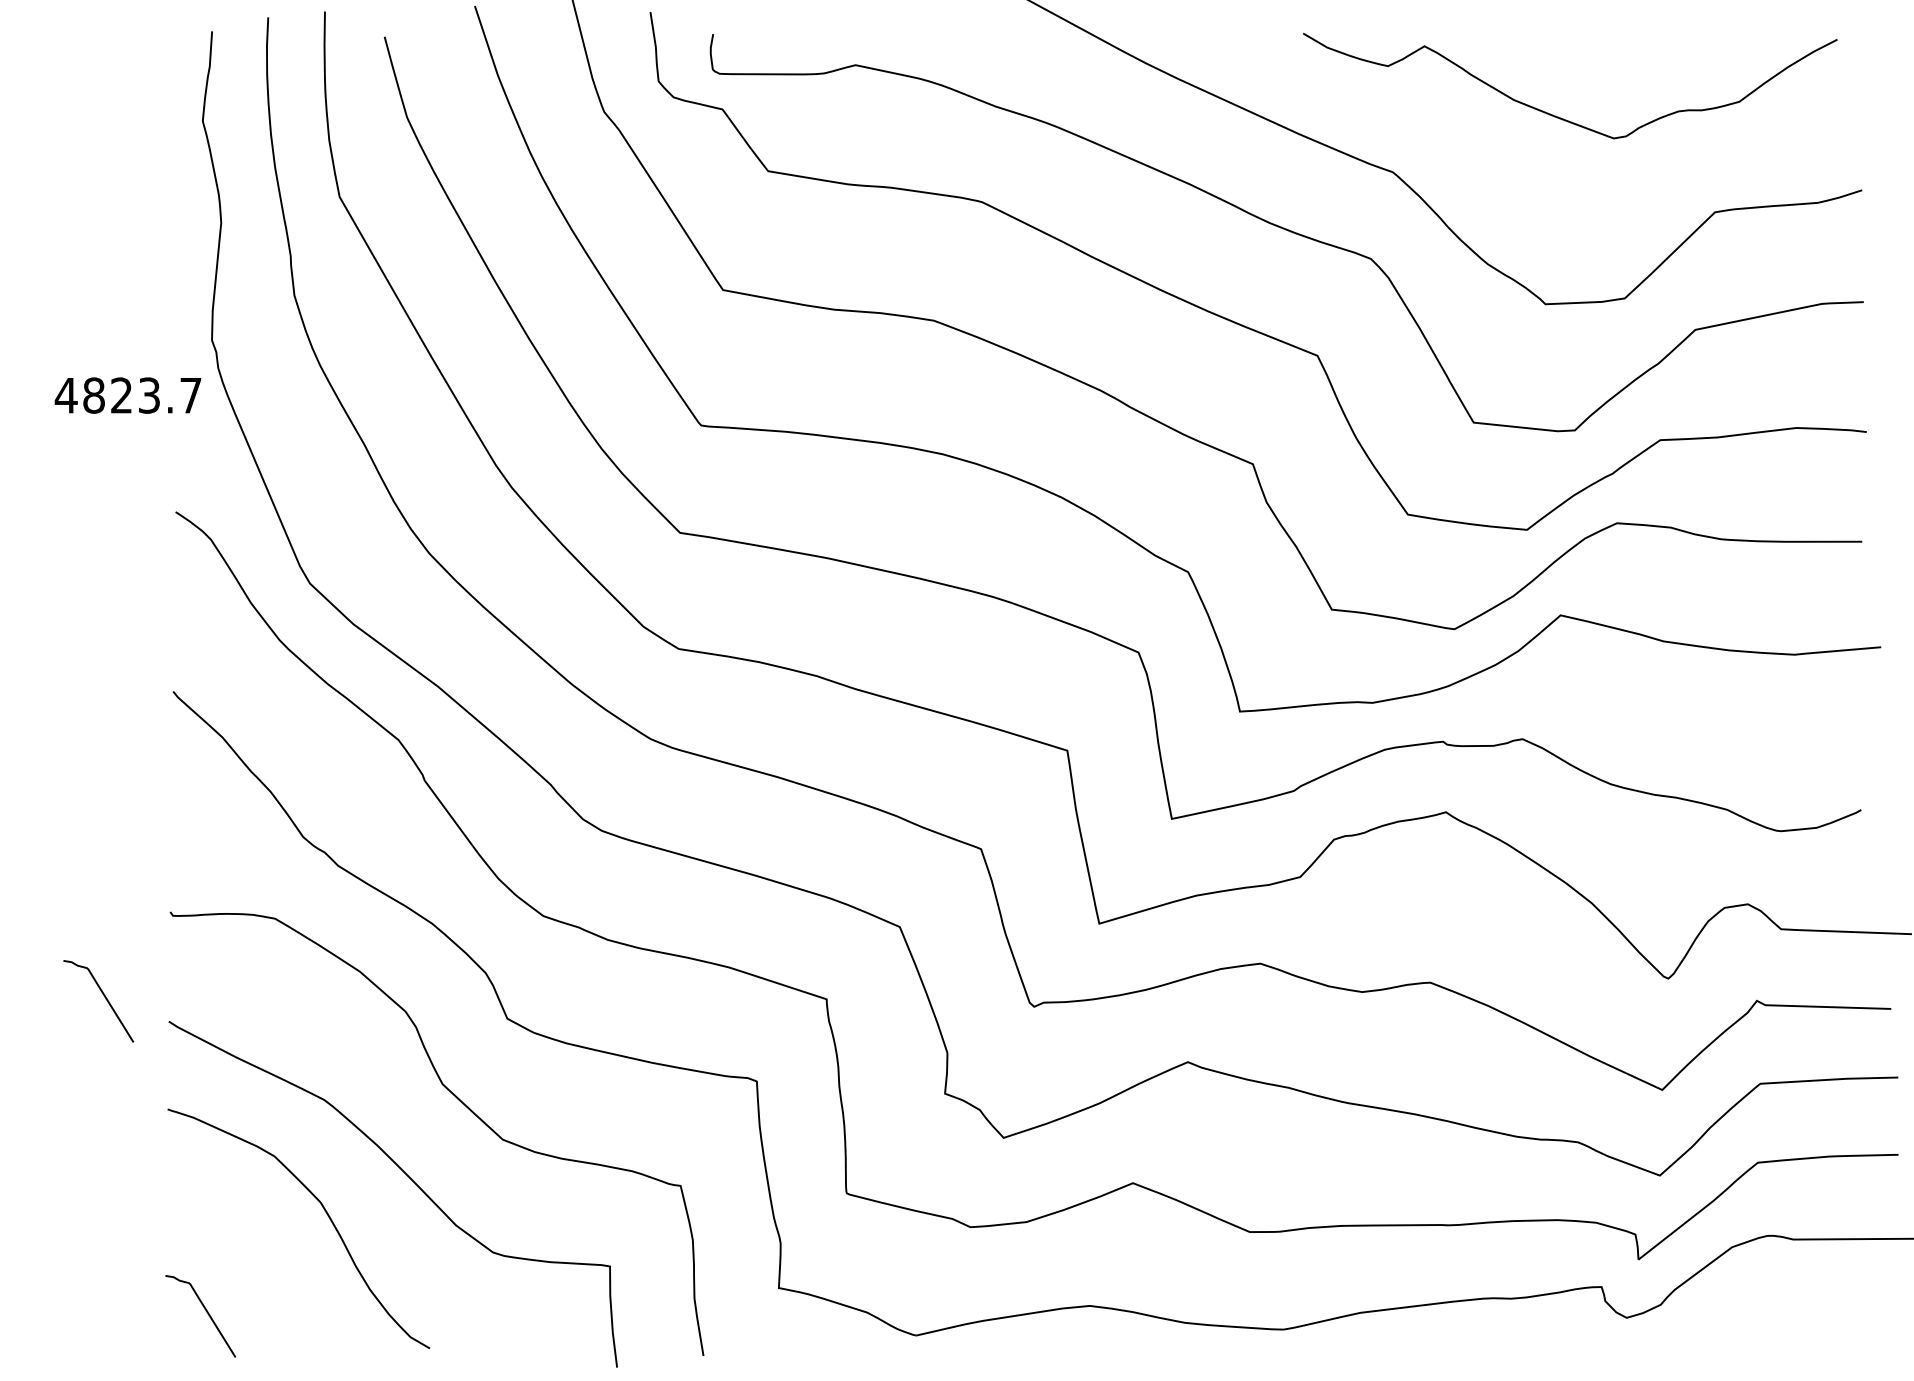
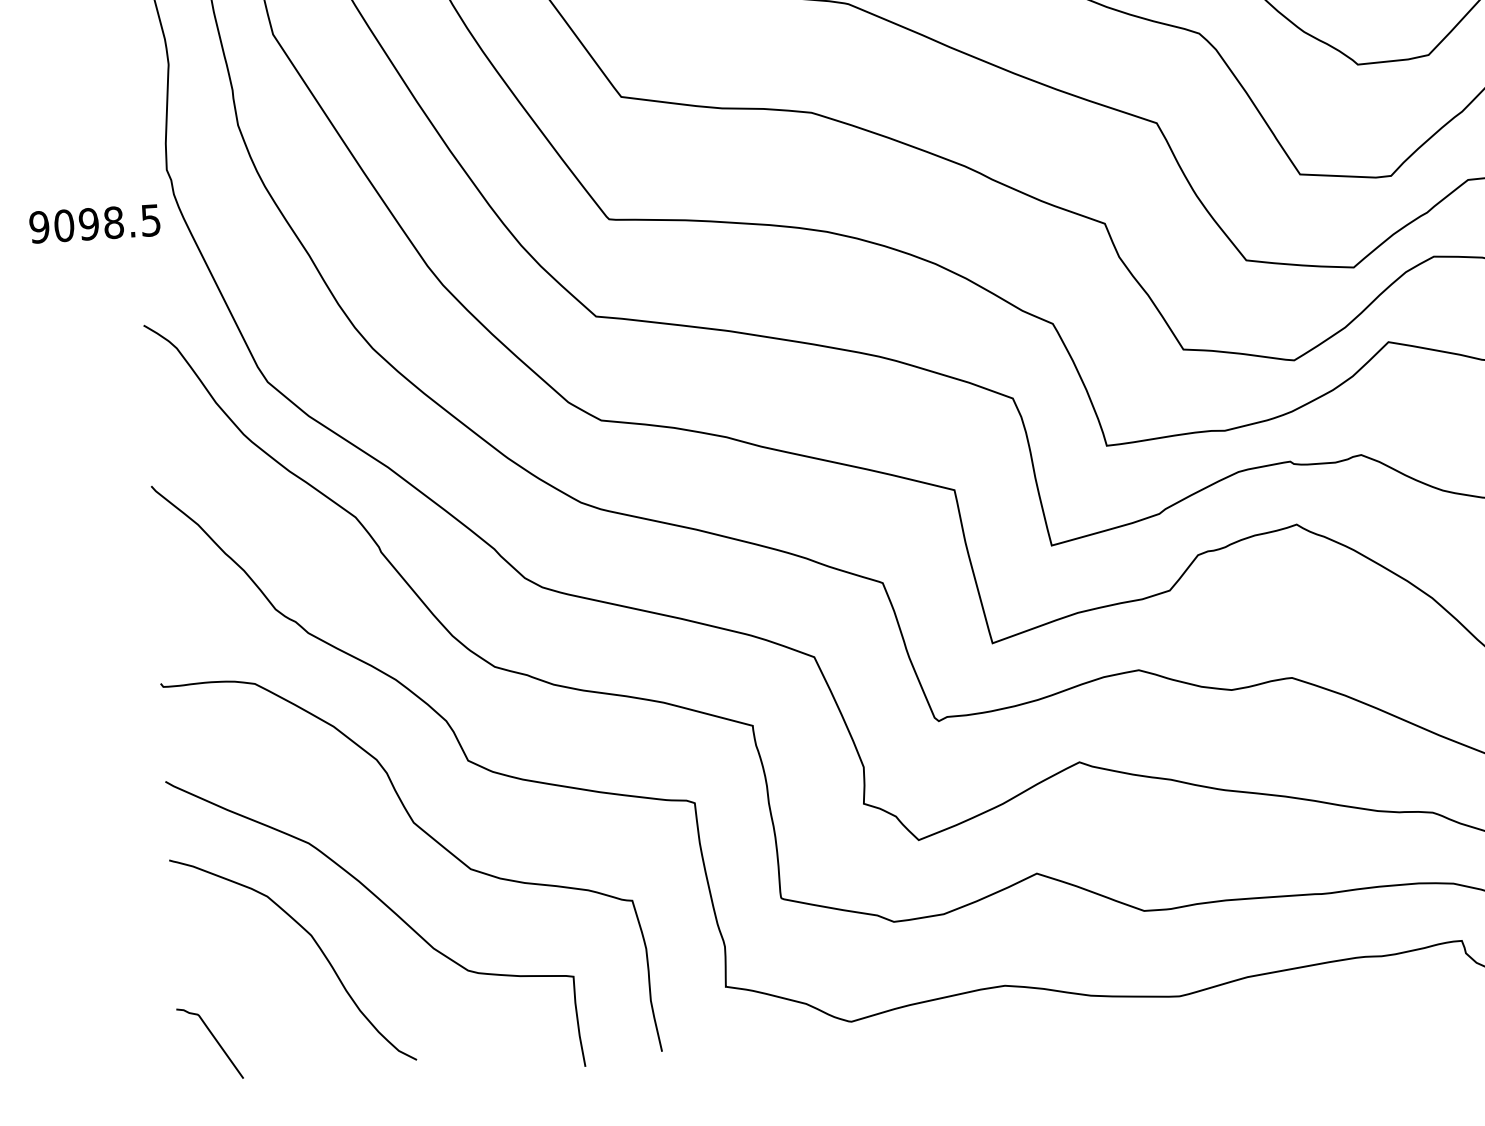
text: (127, 395) -> (94, 223), 4823.7 -> 9098.5
curve: (104, 997) -> (106, 763), removed

